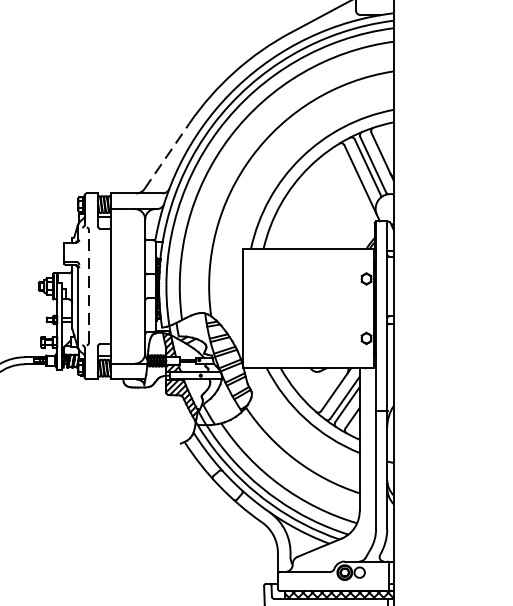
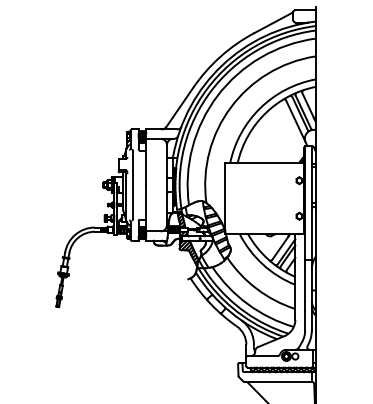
line: (166, 156) -> (179, 107), dashed -> solid
line: (89, 287) -> (133, 185), dashed -> solid

